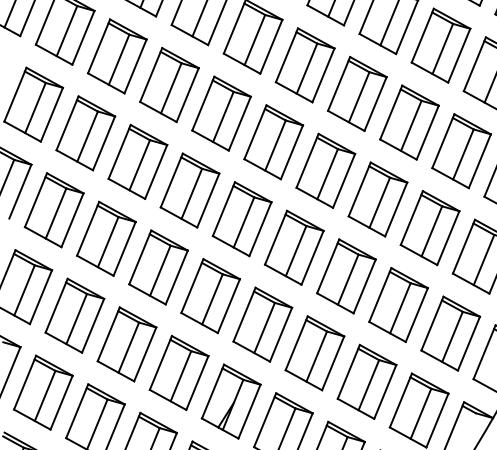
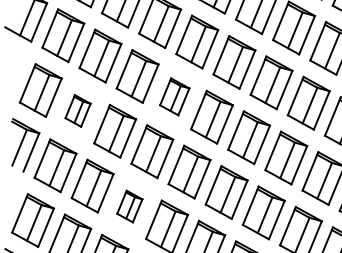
part: (221, 113) -> (174, 96), size x0.7
part: (85, 133) -> (77, 111), size x0.6
part: (158, 267) -> (129, 206), size x0.6

